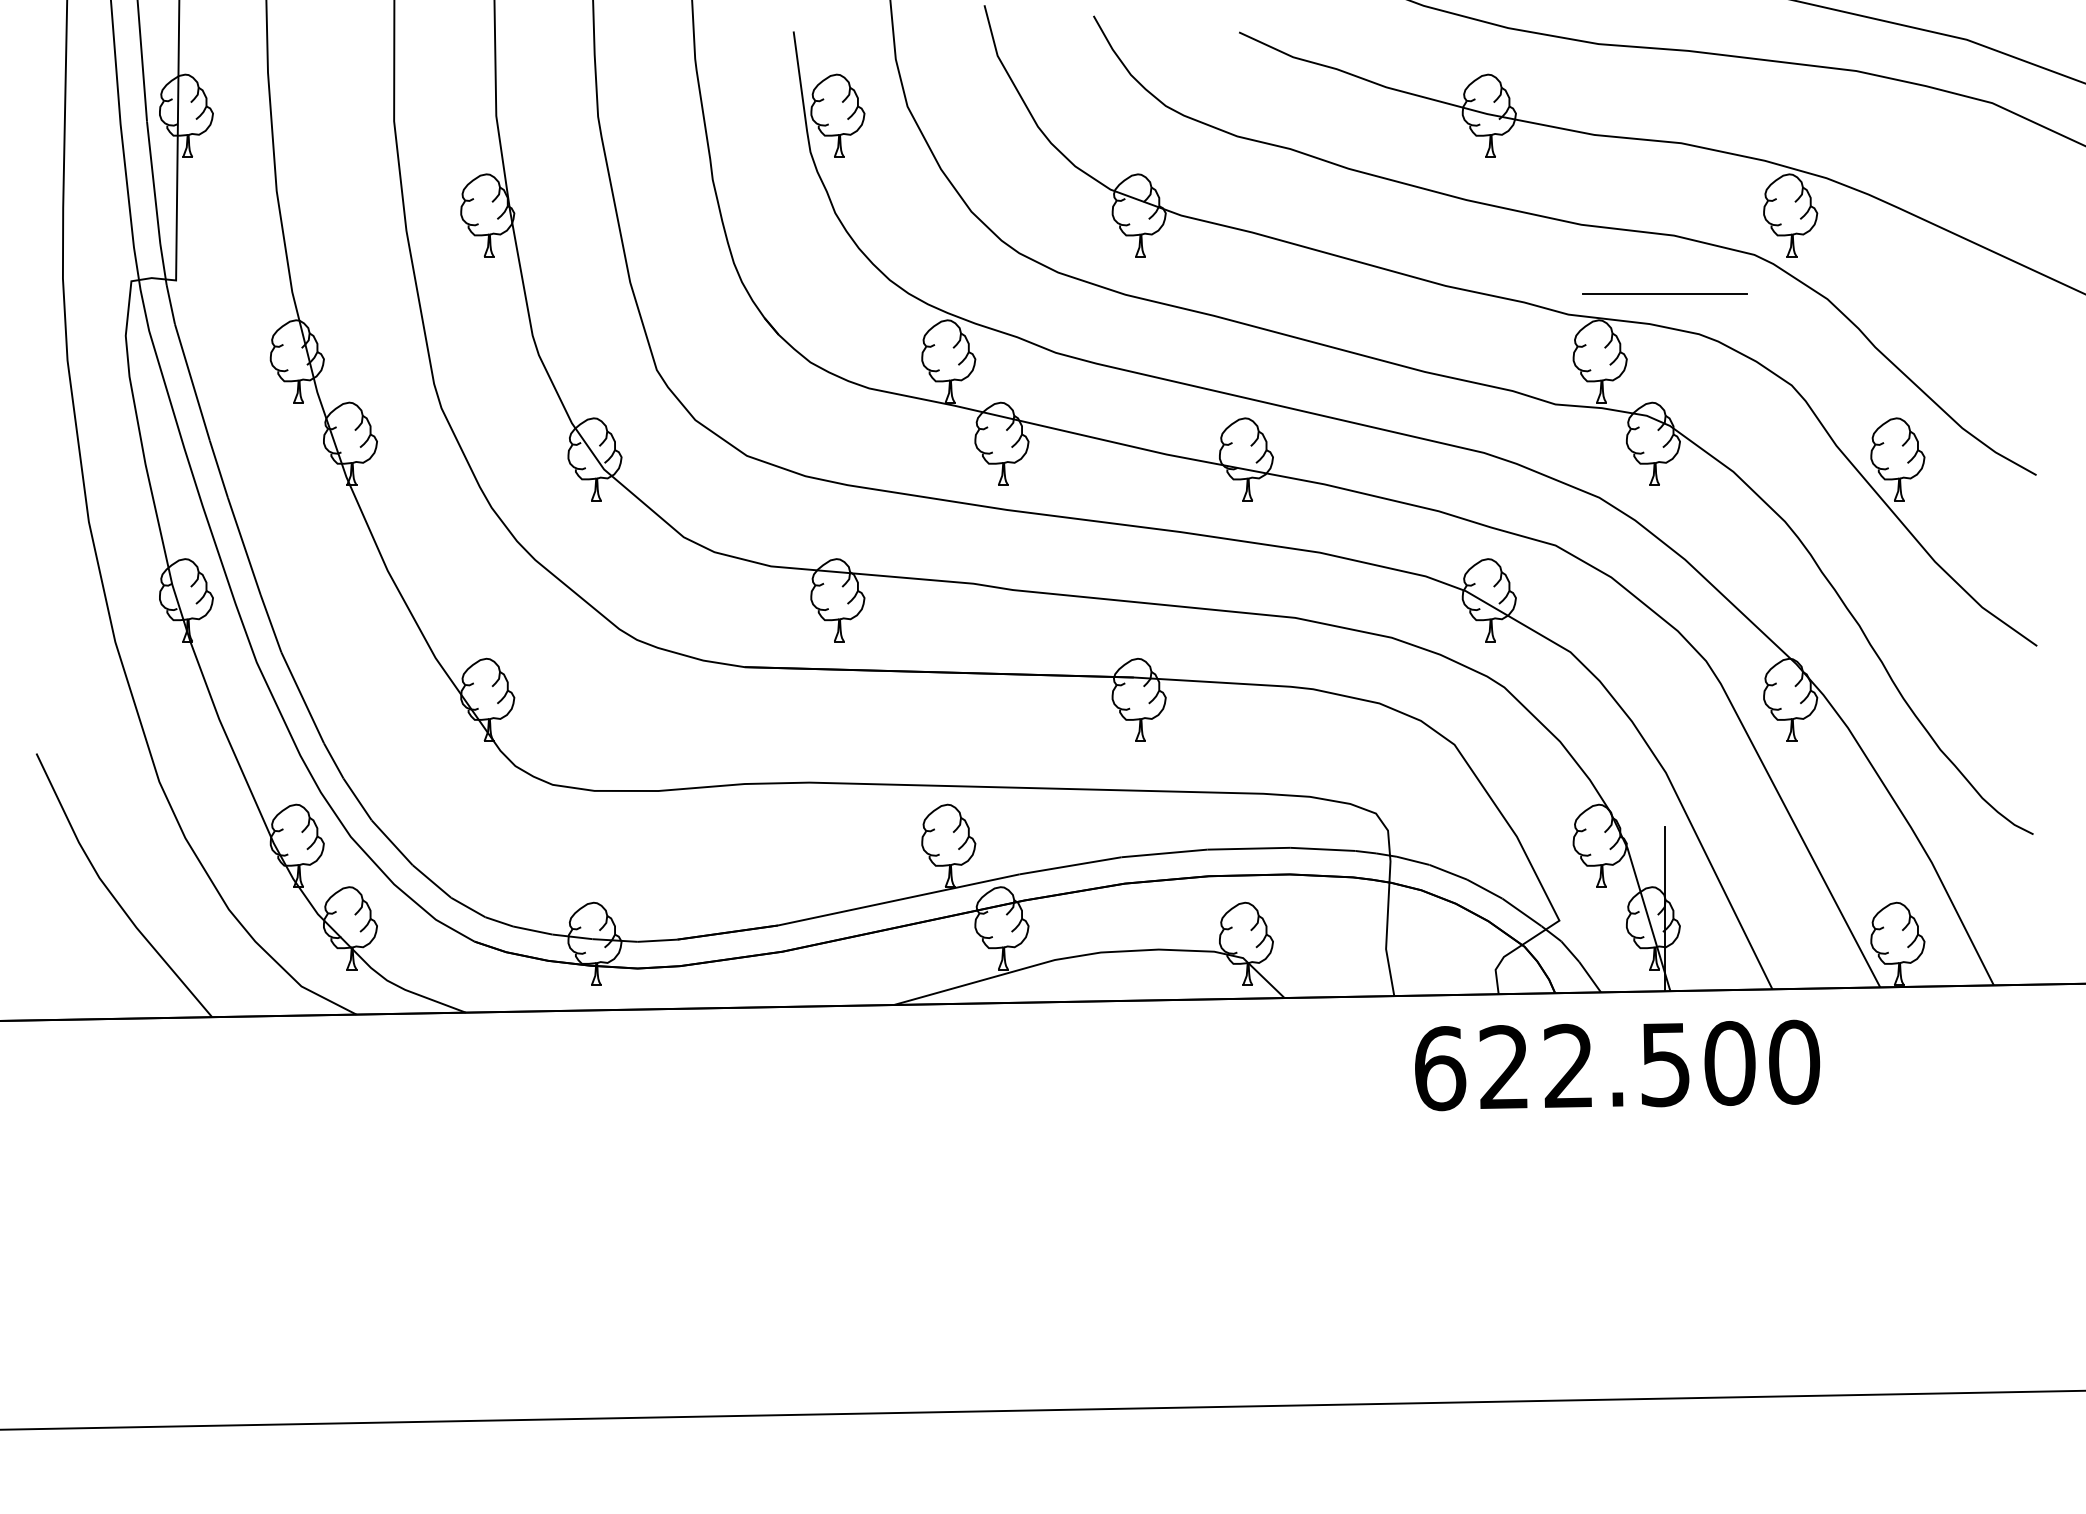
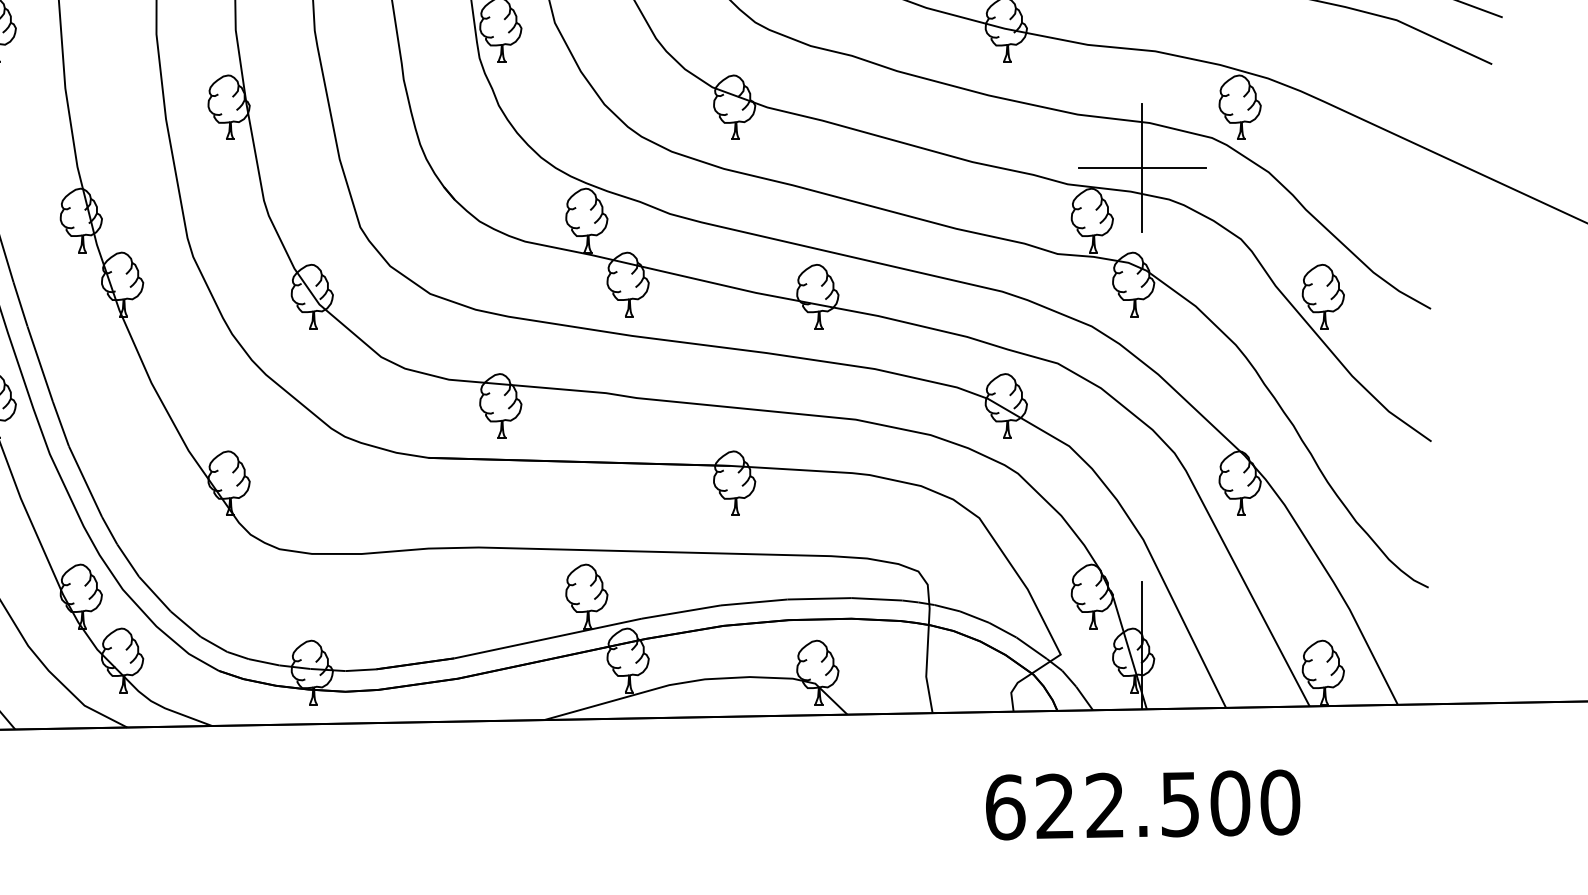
line: (1664, 293) -> (1142, 167), added
text: (1617, 1065) -> (1143, 805), moved

